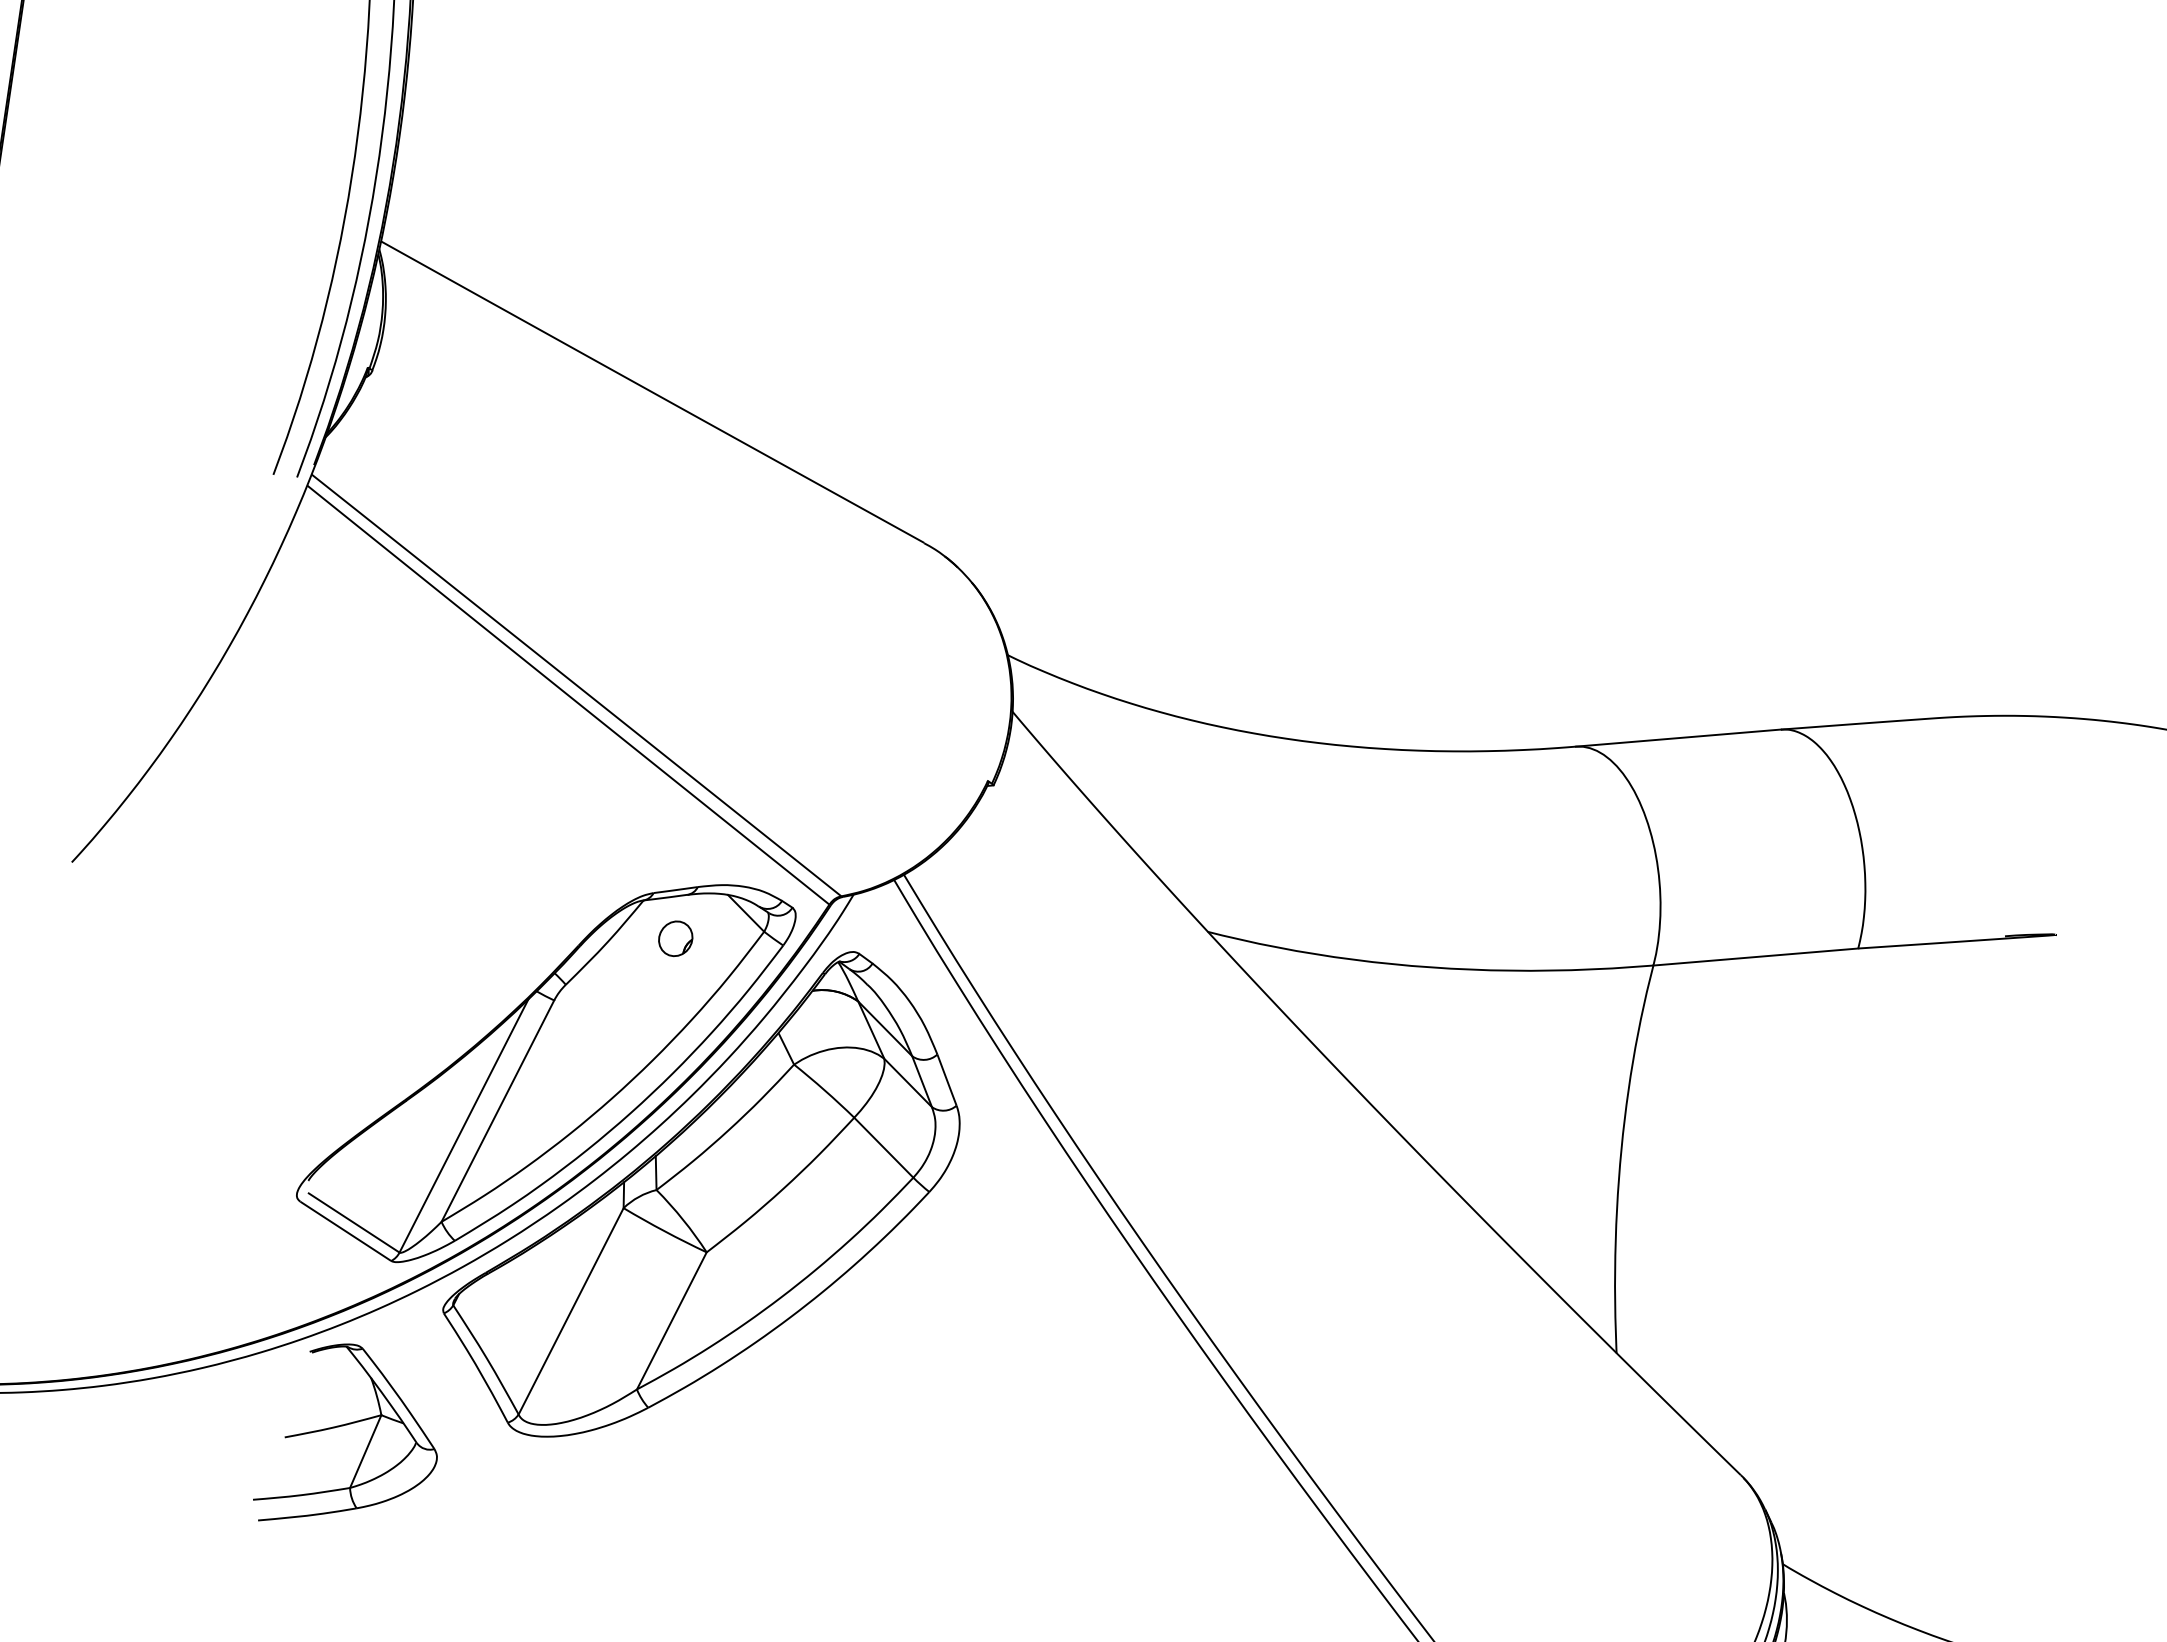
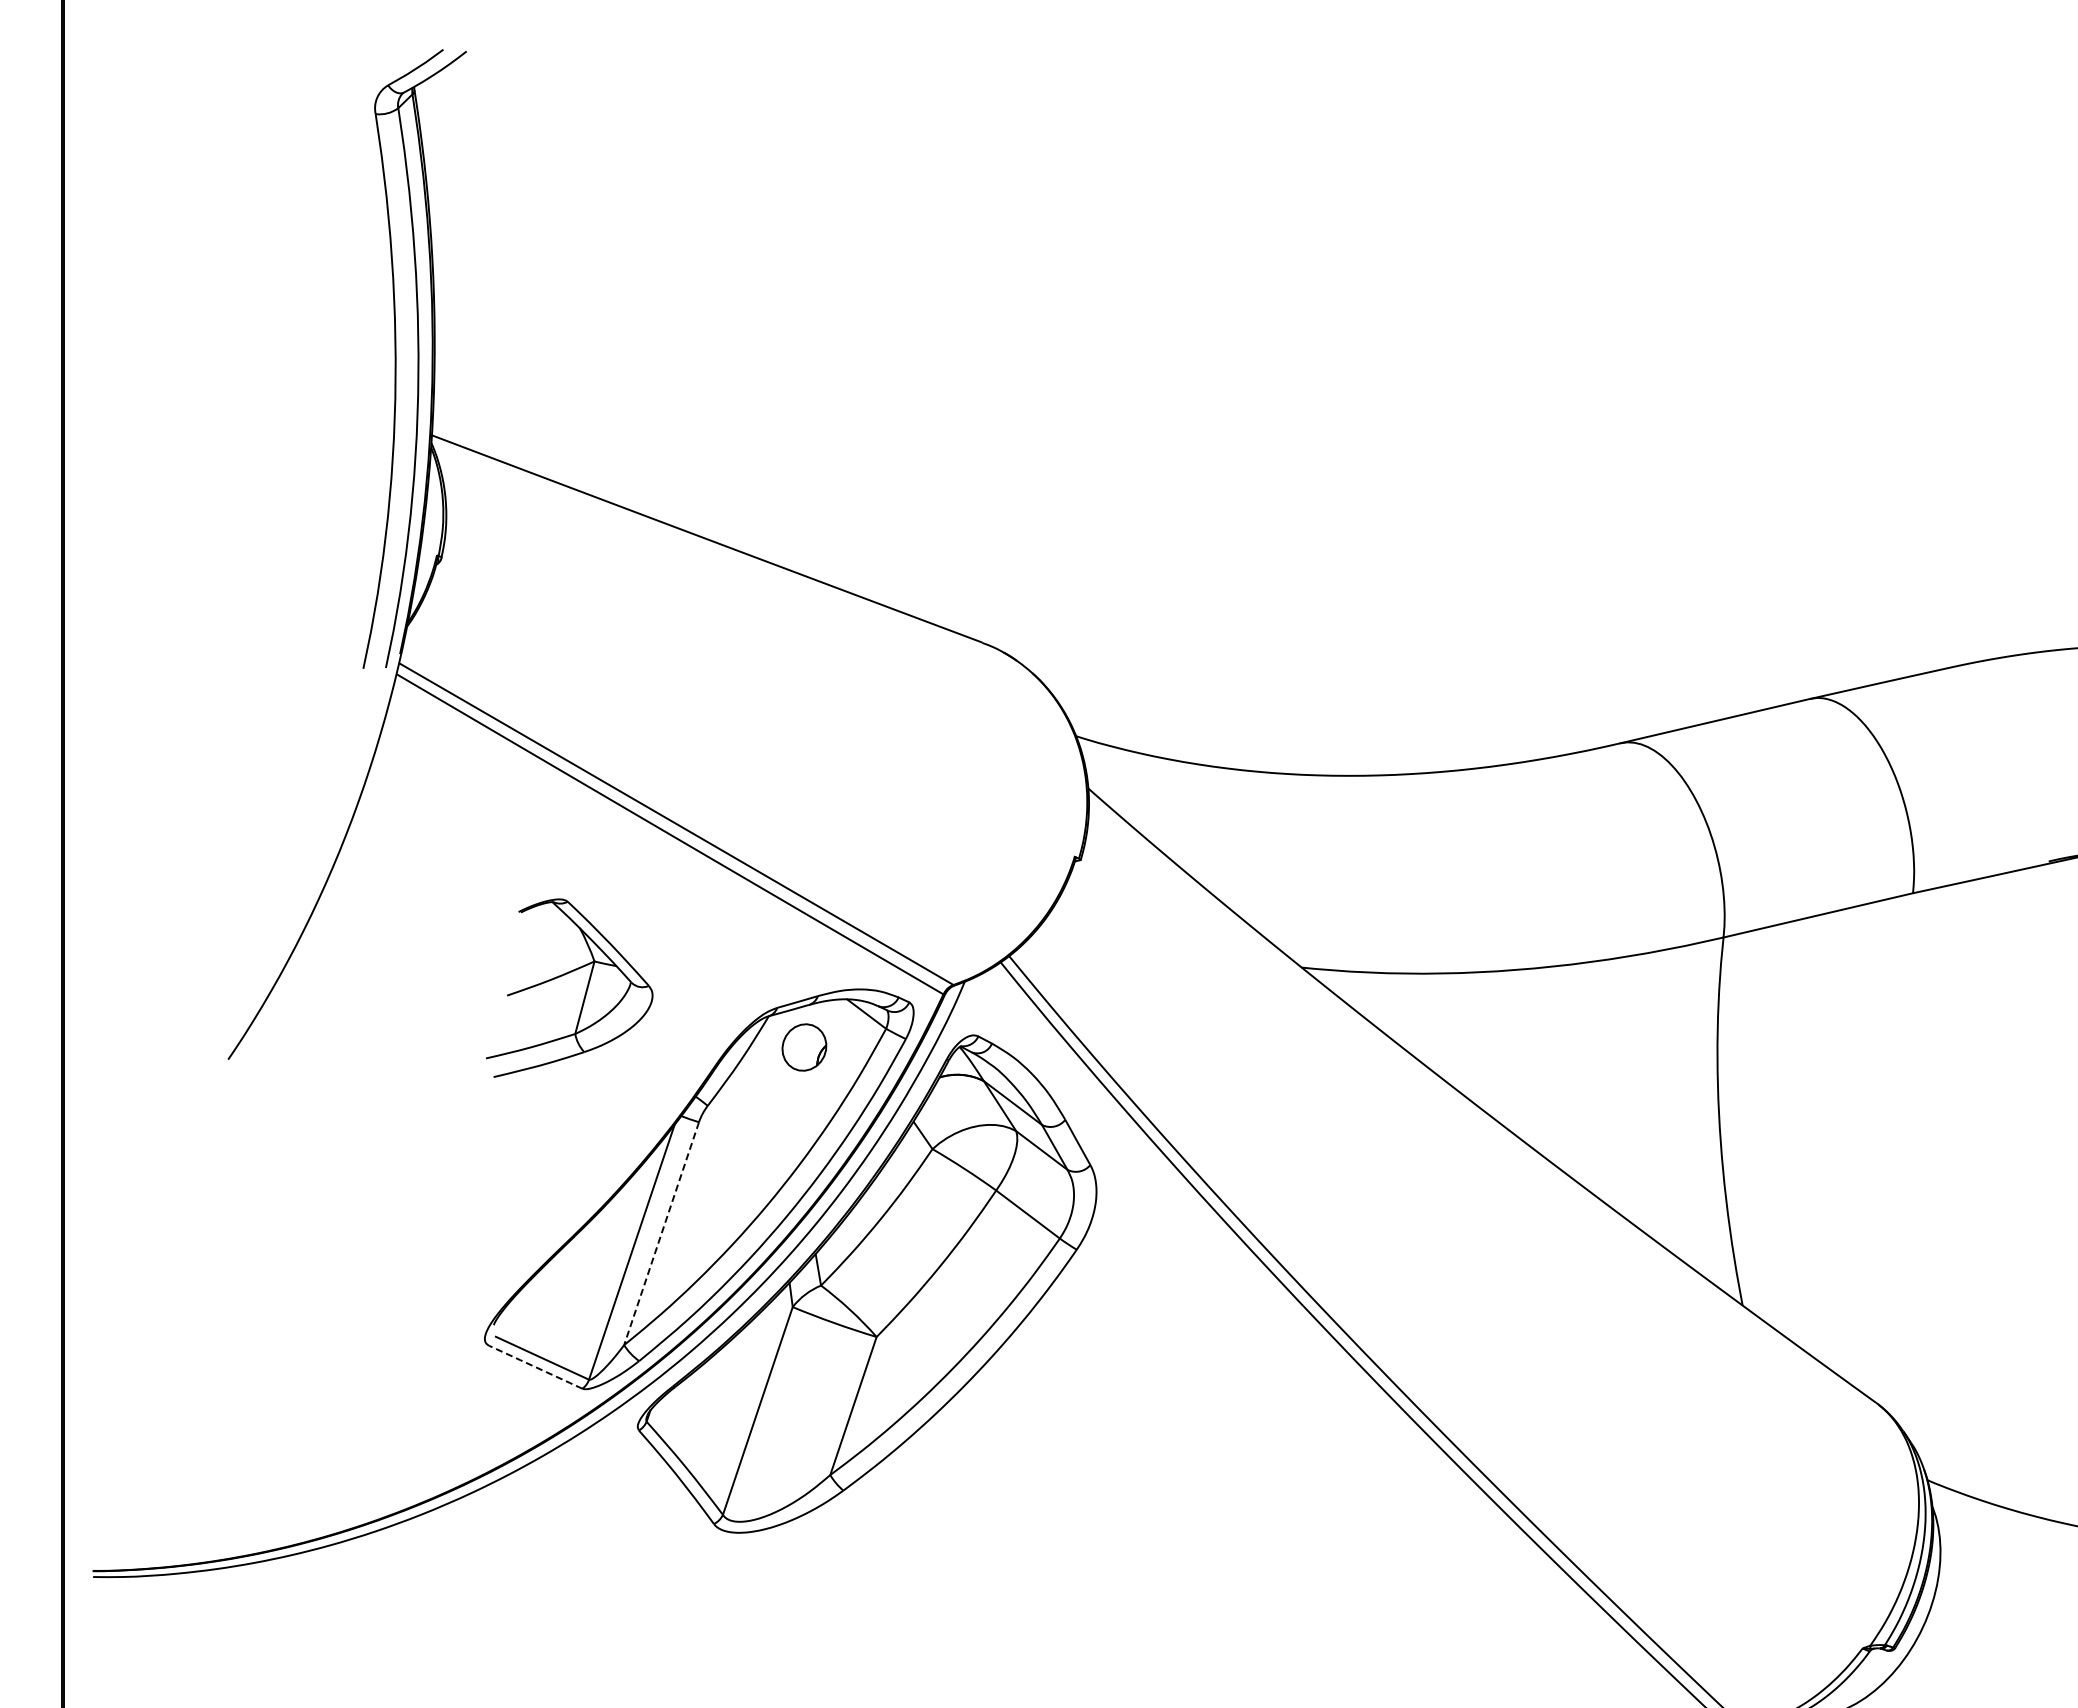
part: (674, 938) -> (803, 1047), size x1.4
line: (497, 1110) -> (661, 1233), solid -> dashed
line: (345, 1231) -> (535, 1367), solid -> dashed
part: (347, 1425) -> (564, 975), moved

